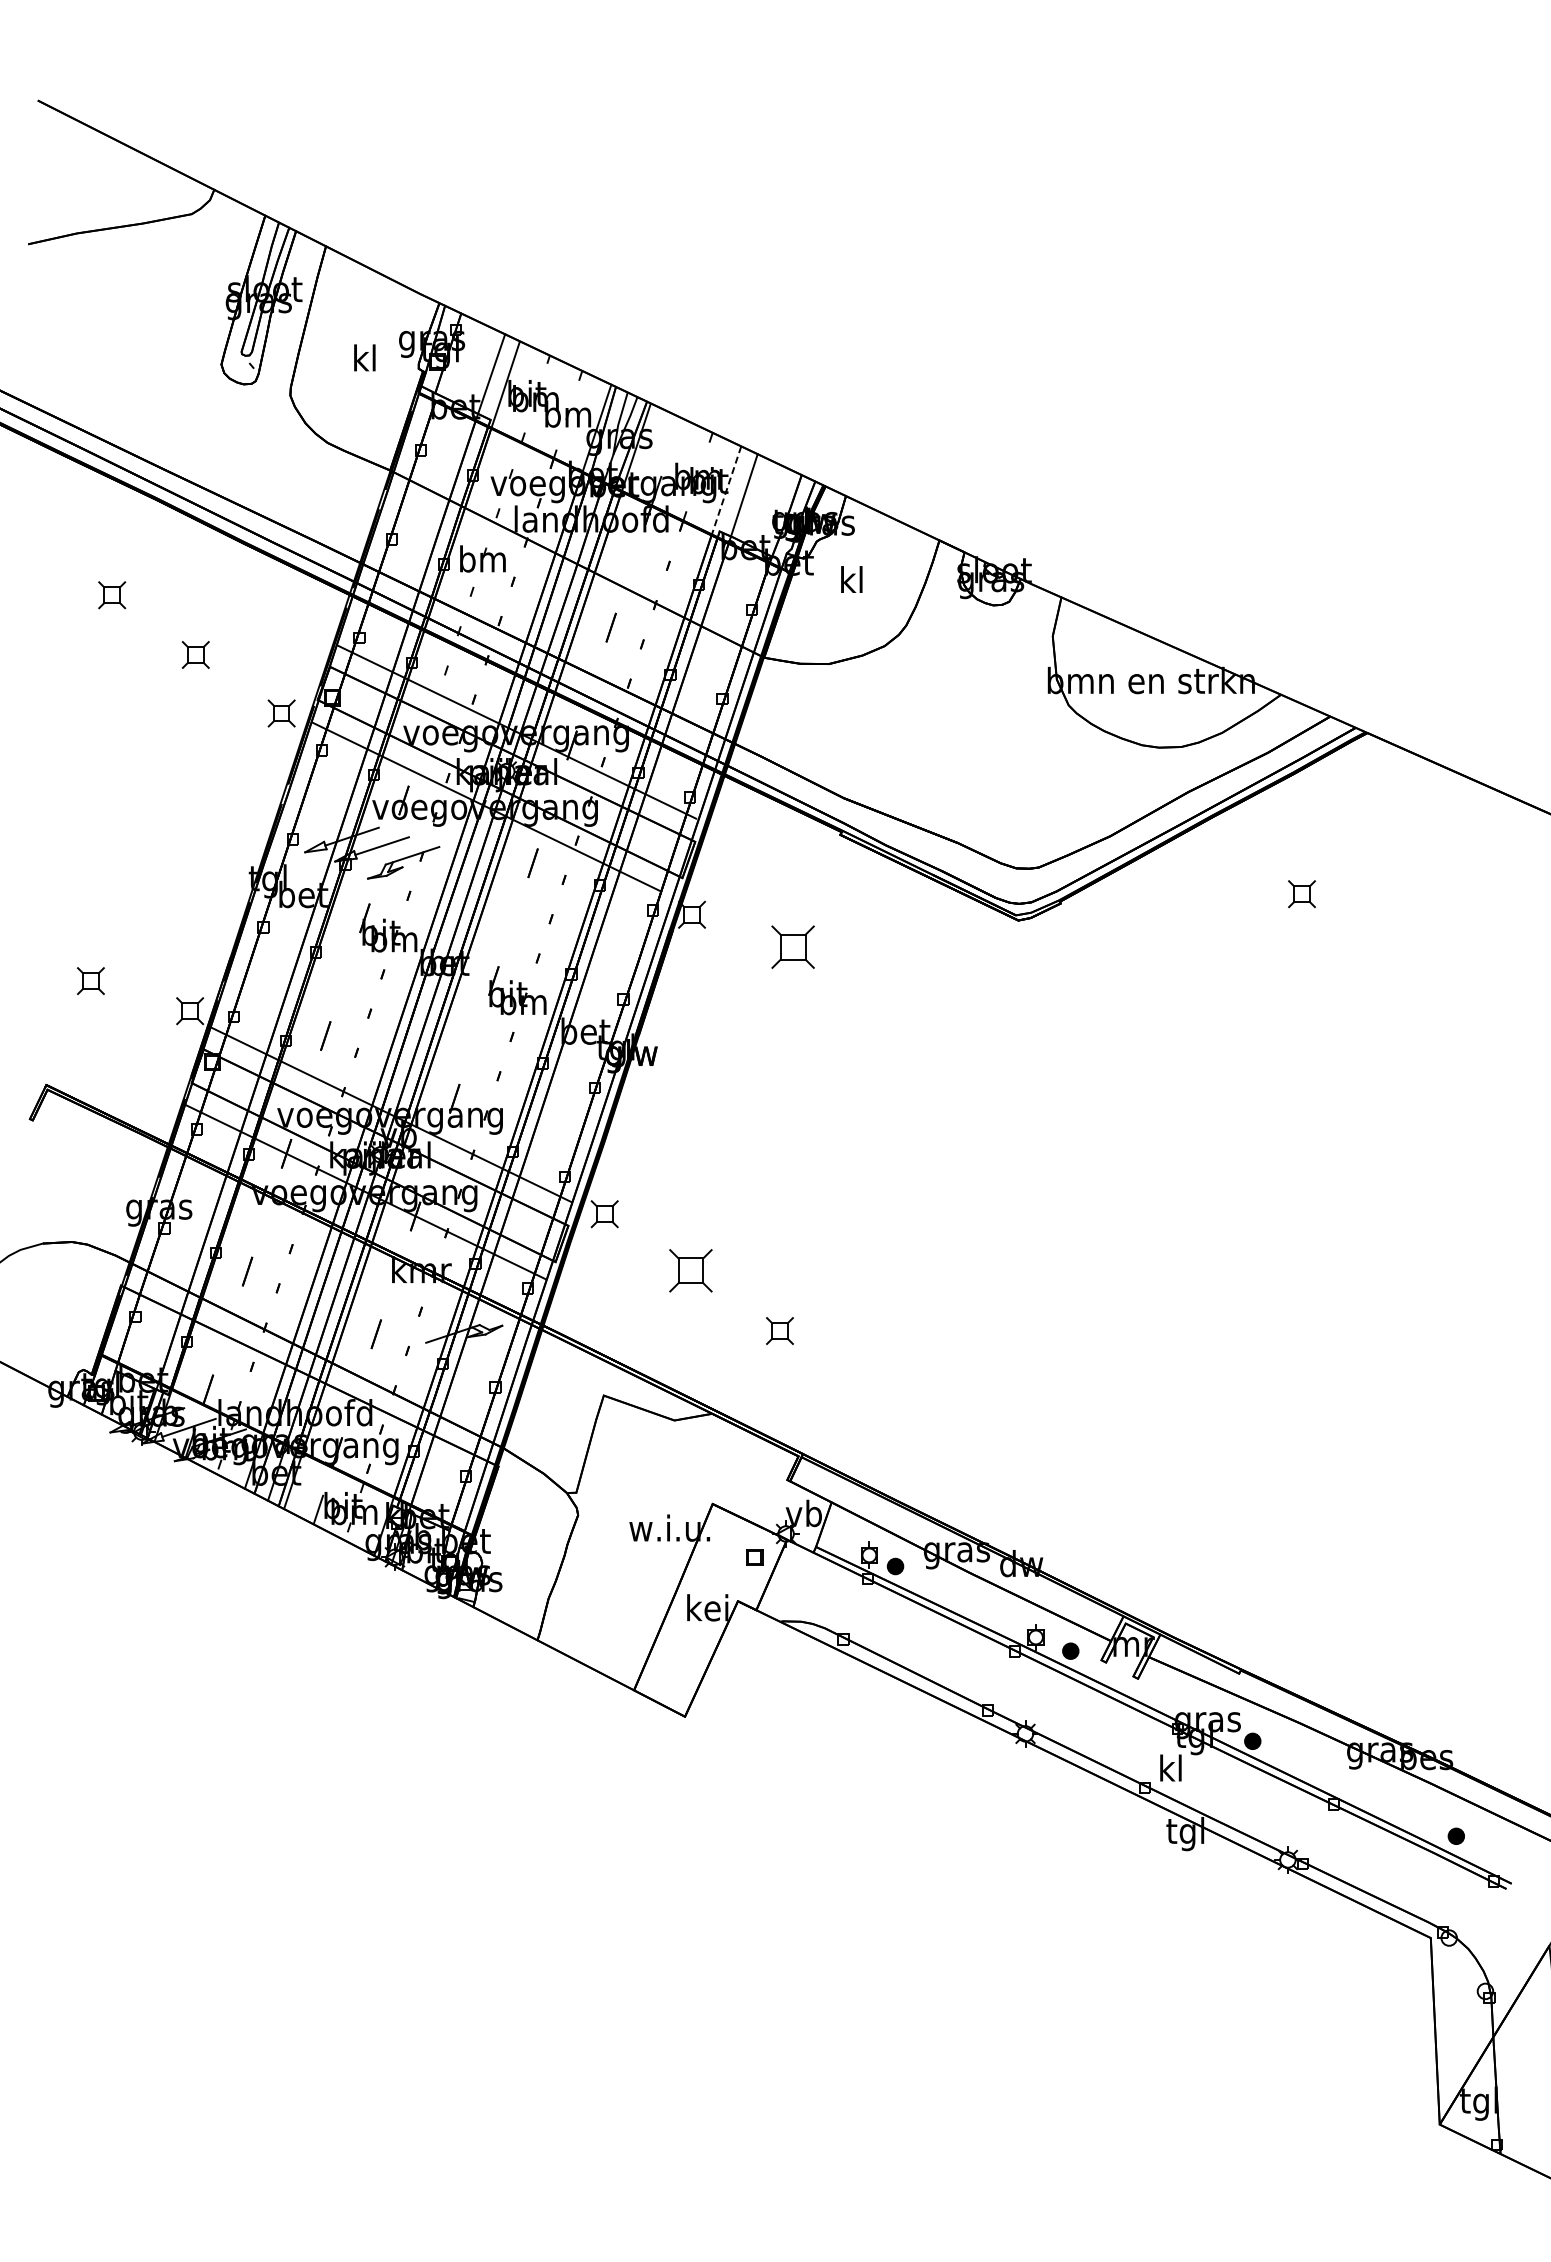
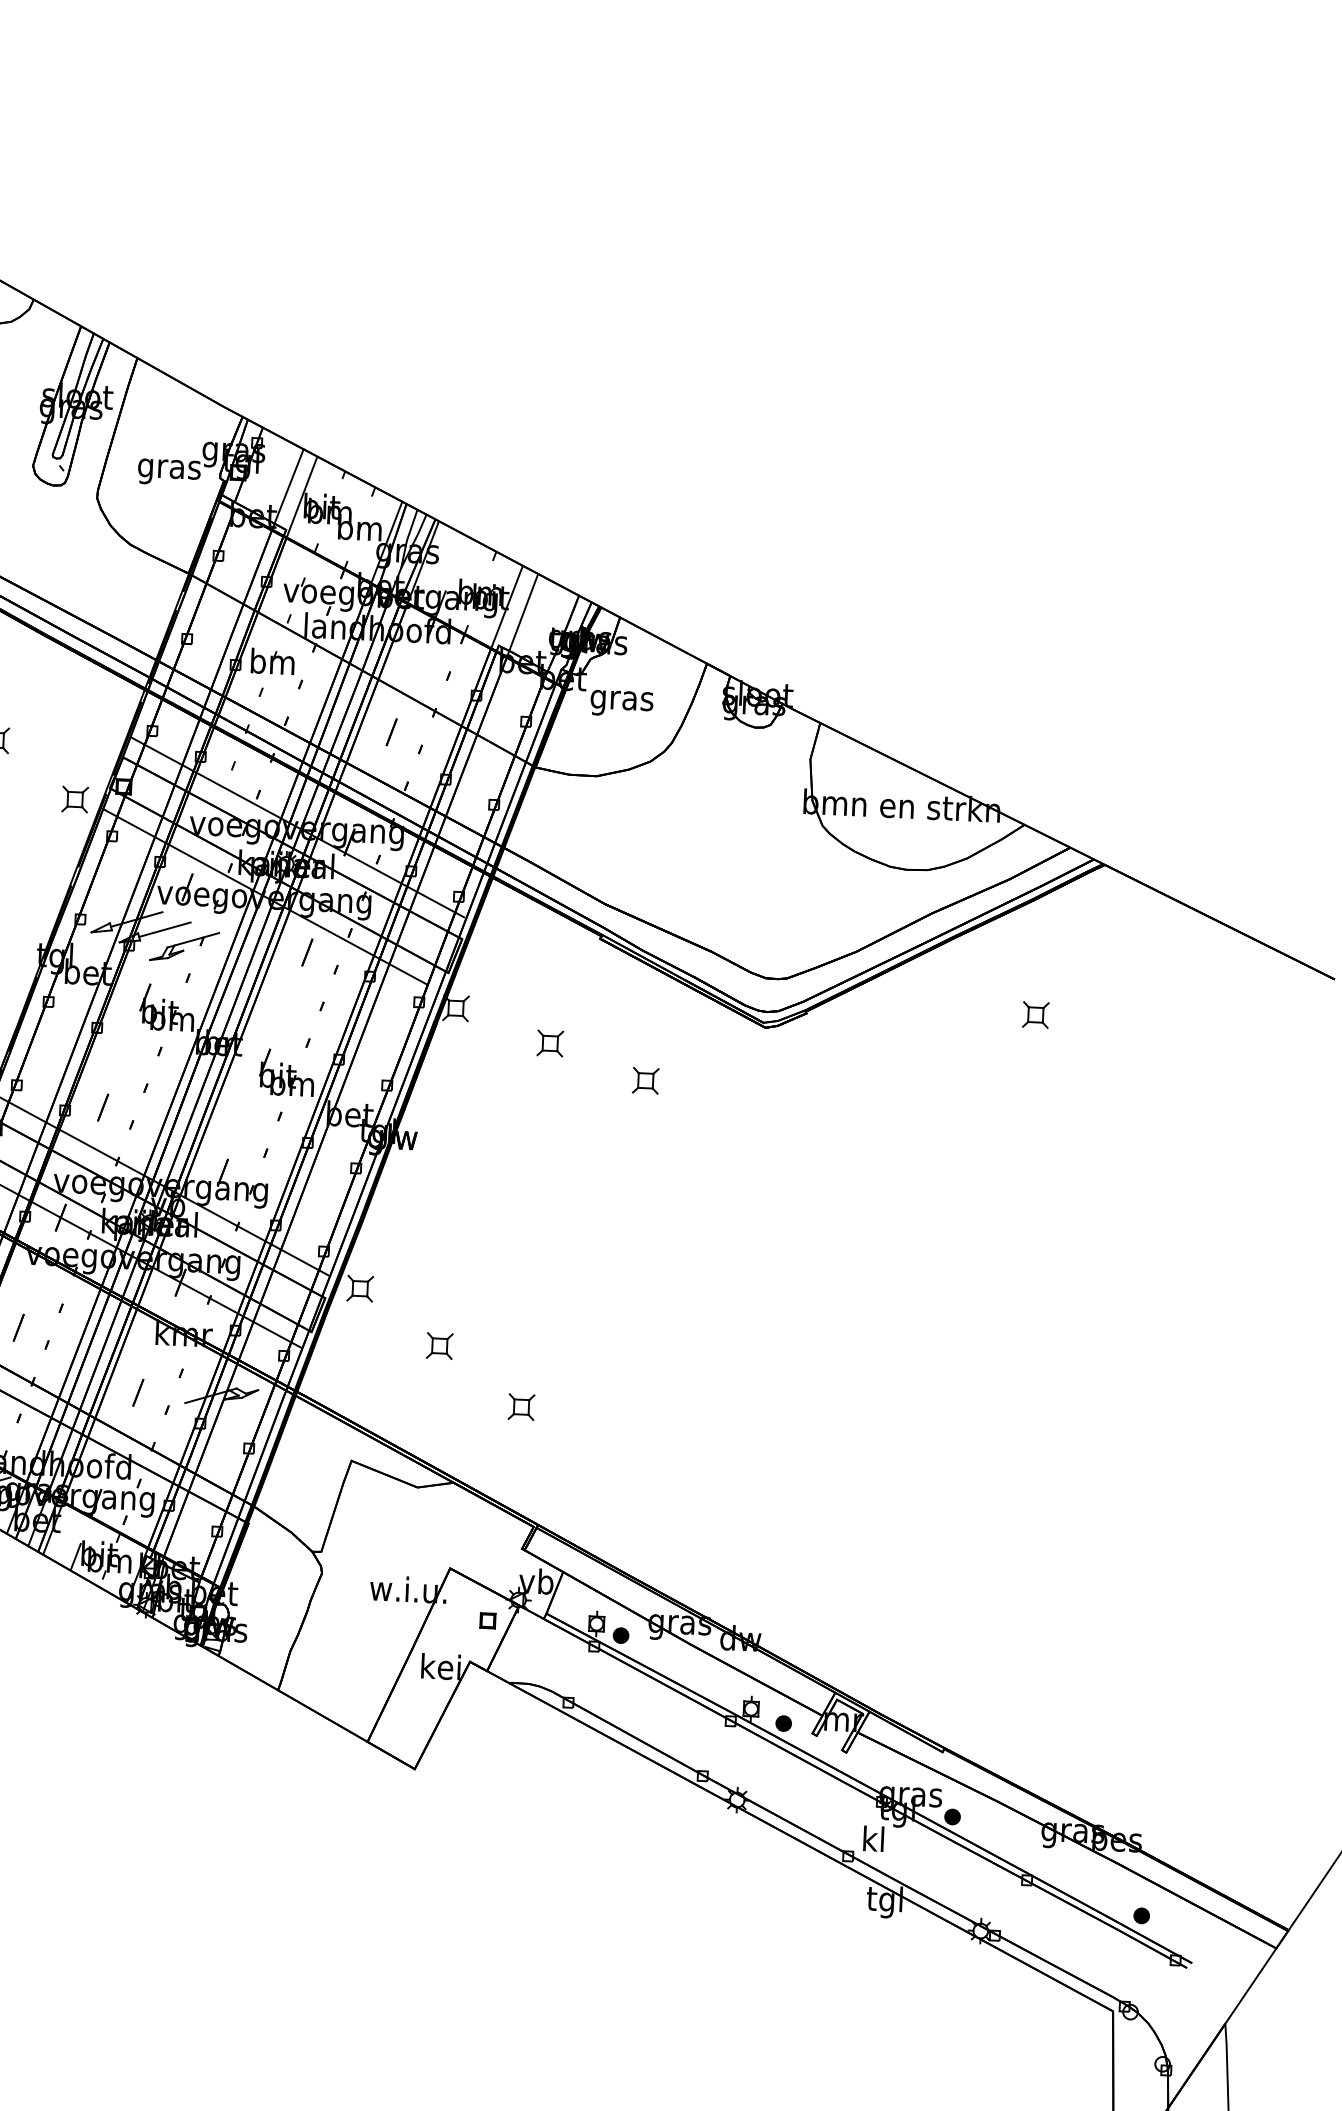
text: (365, 361) -> (169, 469), kl -> gras
line: (726, 490) -> (507, 607), dashed -> solid
text: (851, 583) -> (621, 700), kl -> gras
part: (792, 947) -> (549, 1043), size x0.62
part: (894, 981) -> (645, 1080), added
part: (691, 1270) -> (440, 1345), size x0.62

